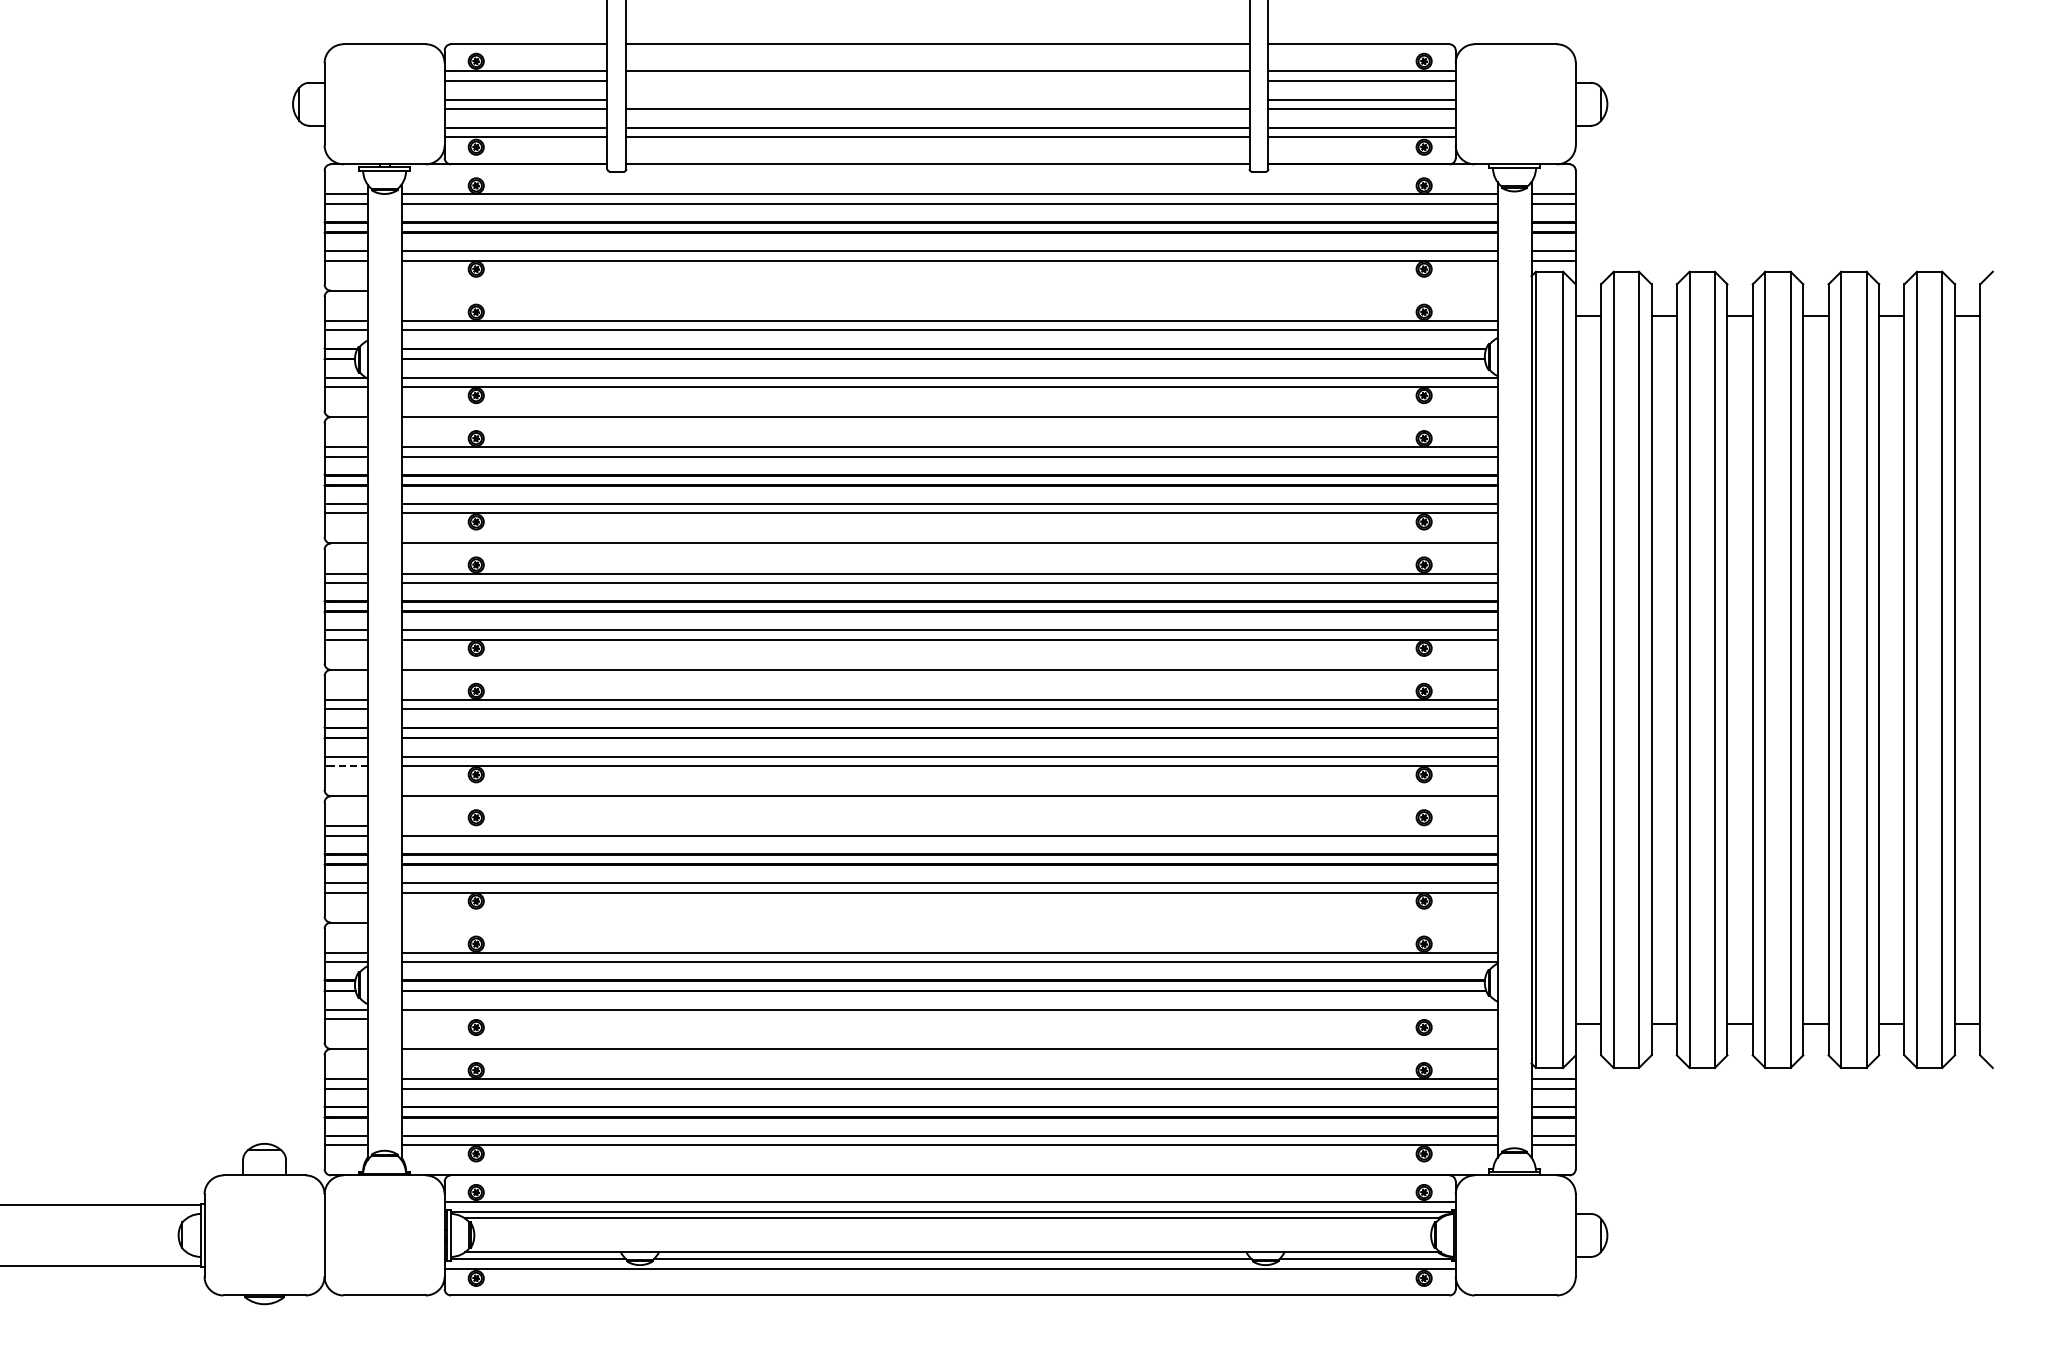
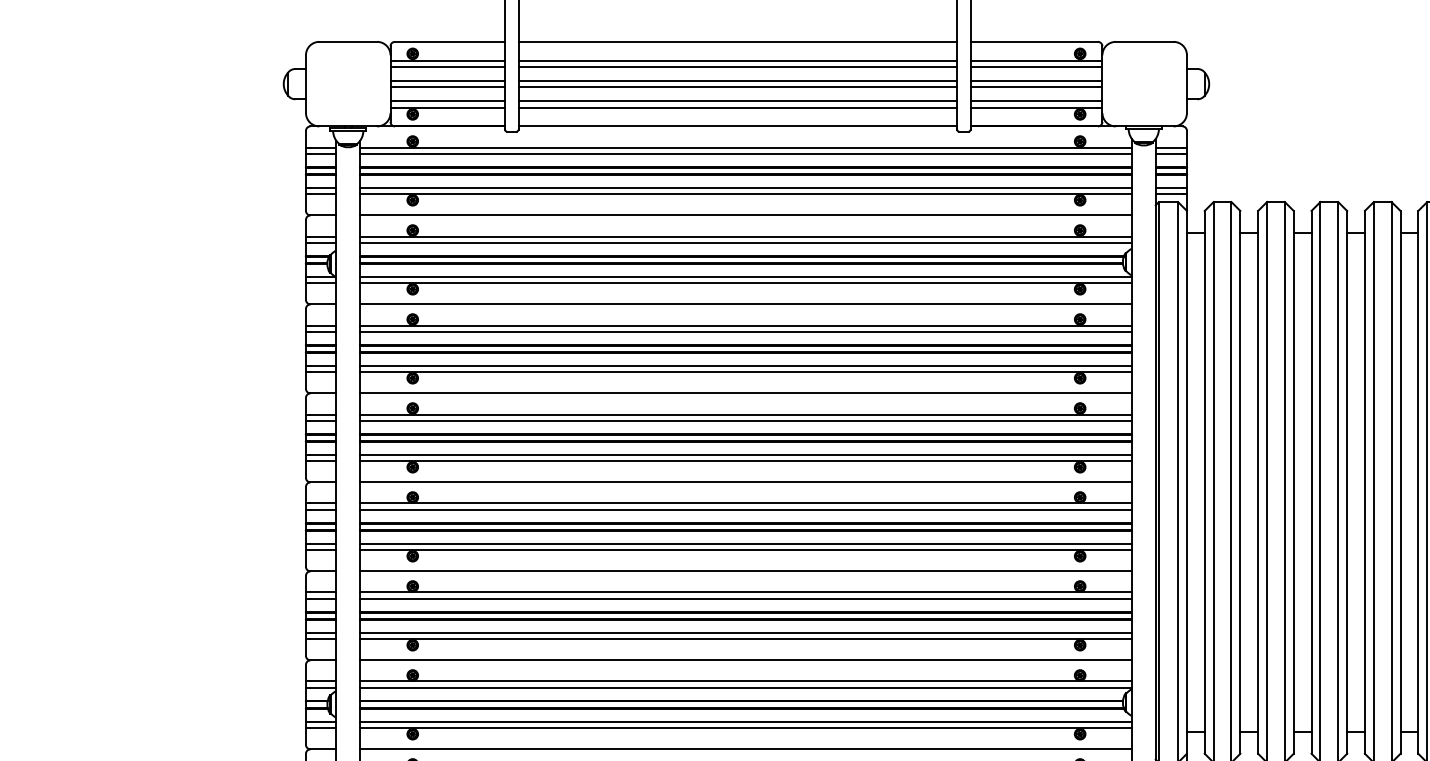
line: (937, 80) -> (737, 67), added
line: (937, 99) -> (737, 80), added
line: (949, 290) -> (745, 215), added
line: (348, 766) -> (322, 550), dashed -> solid
line: (949, 826) -> (745, 592), added
line: (949, 922) -> (745, 660), added
line: (949, 1019) -> (745, 728), added

